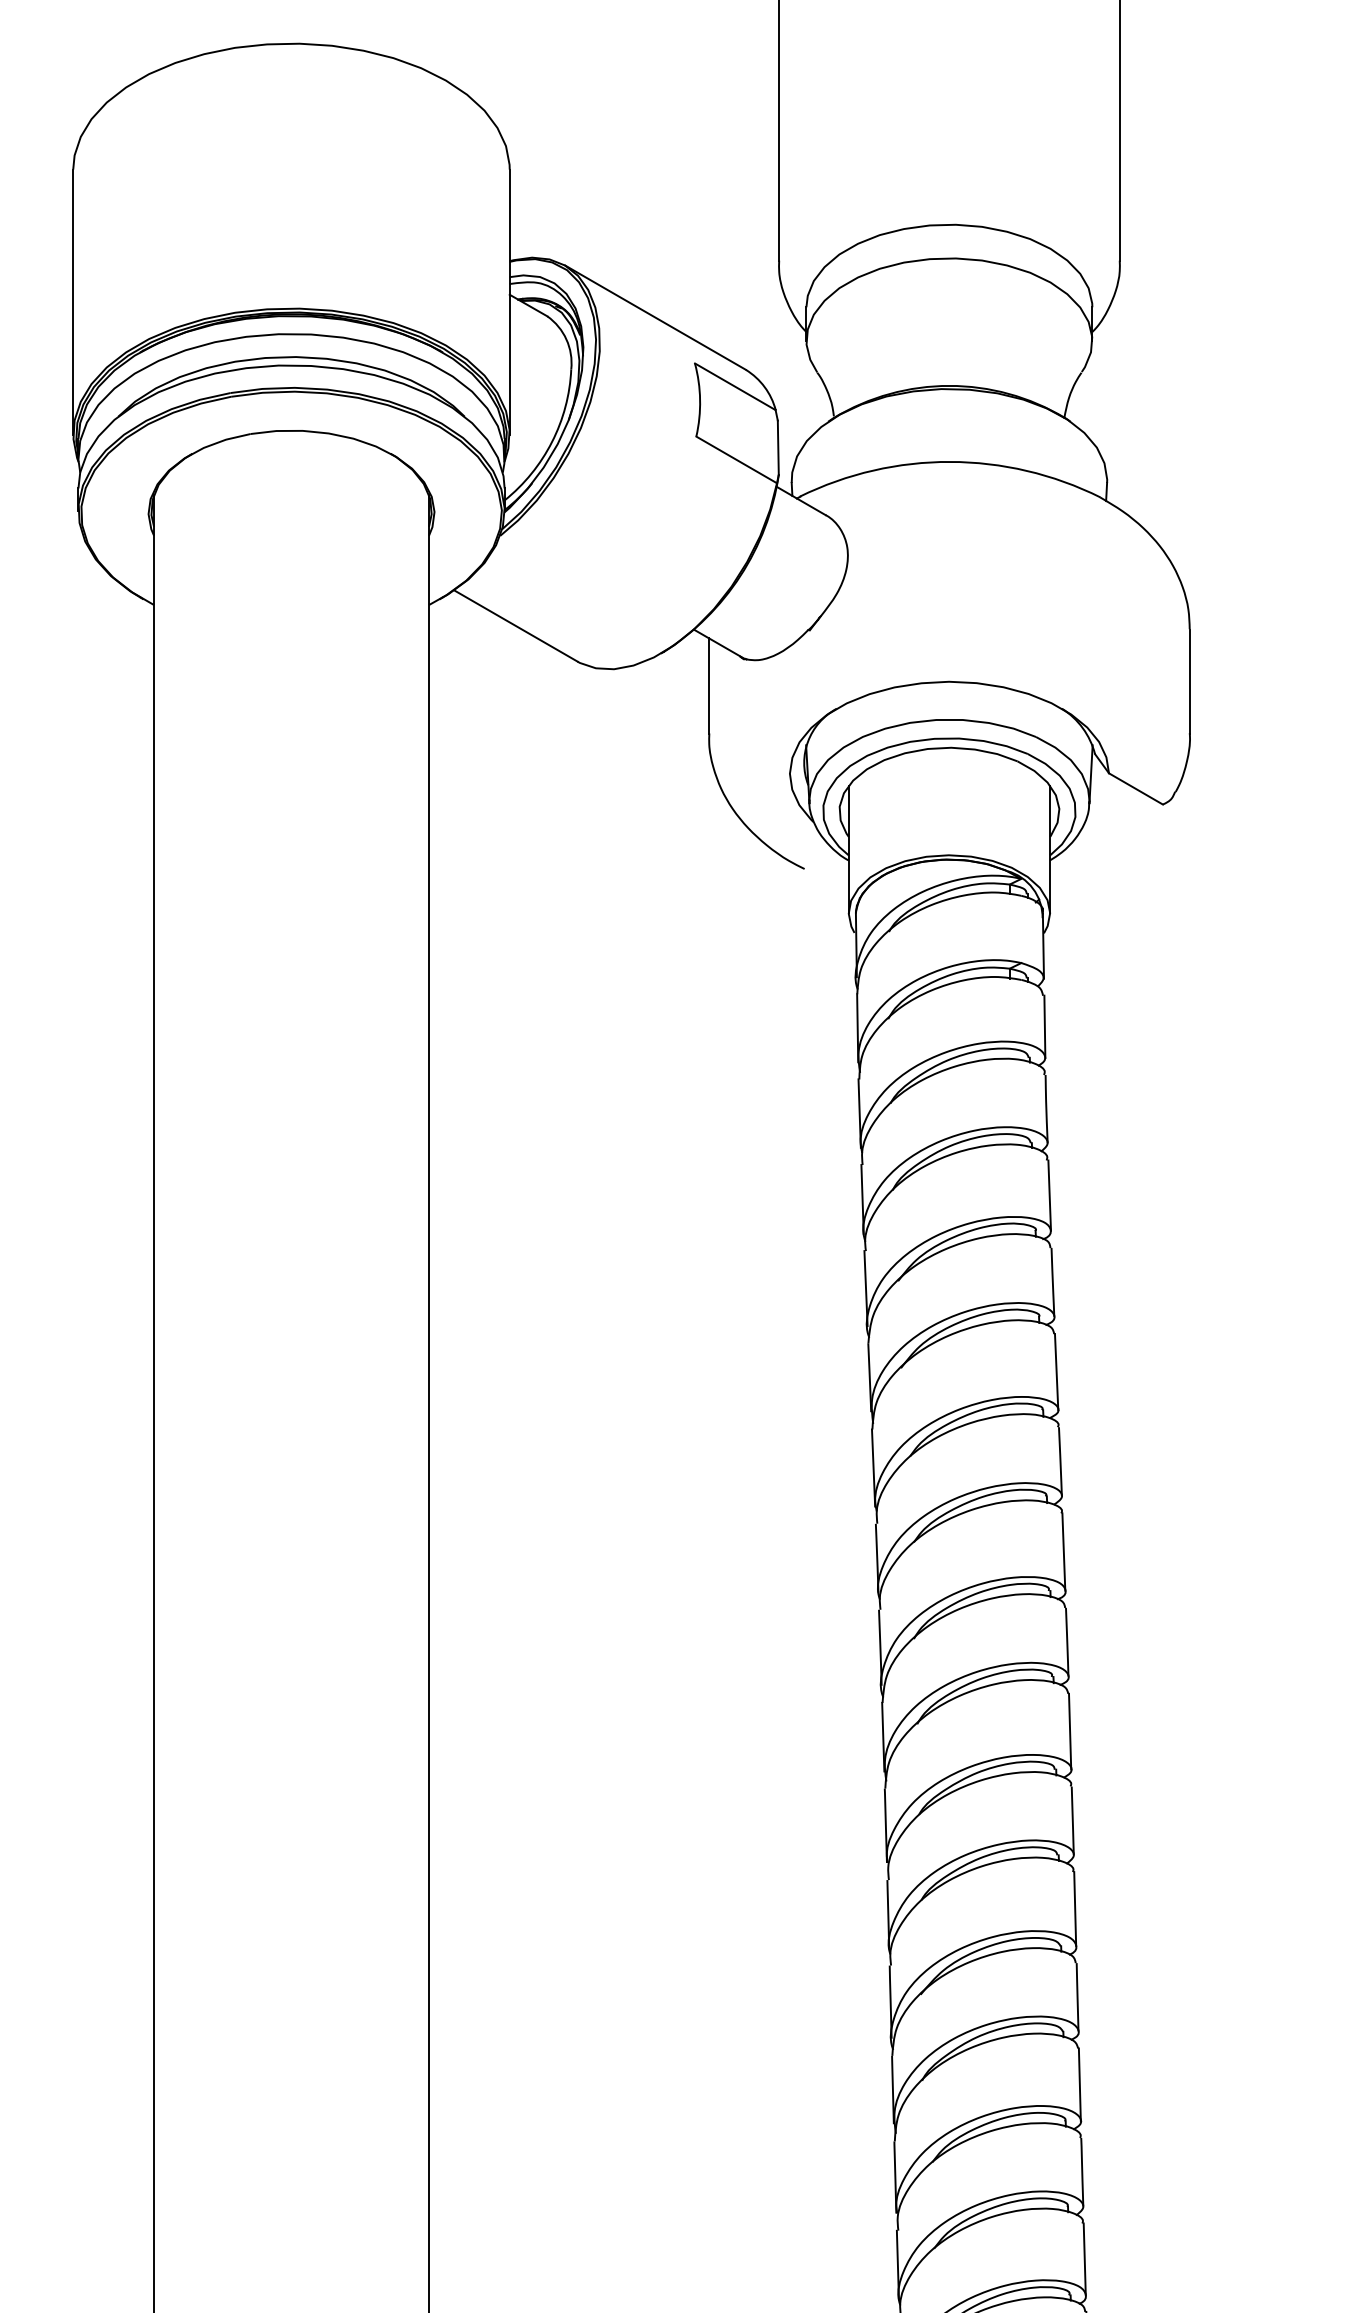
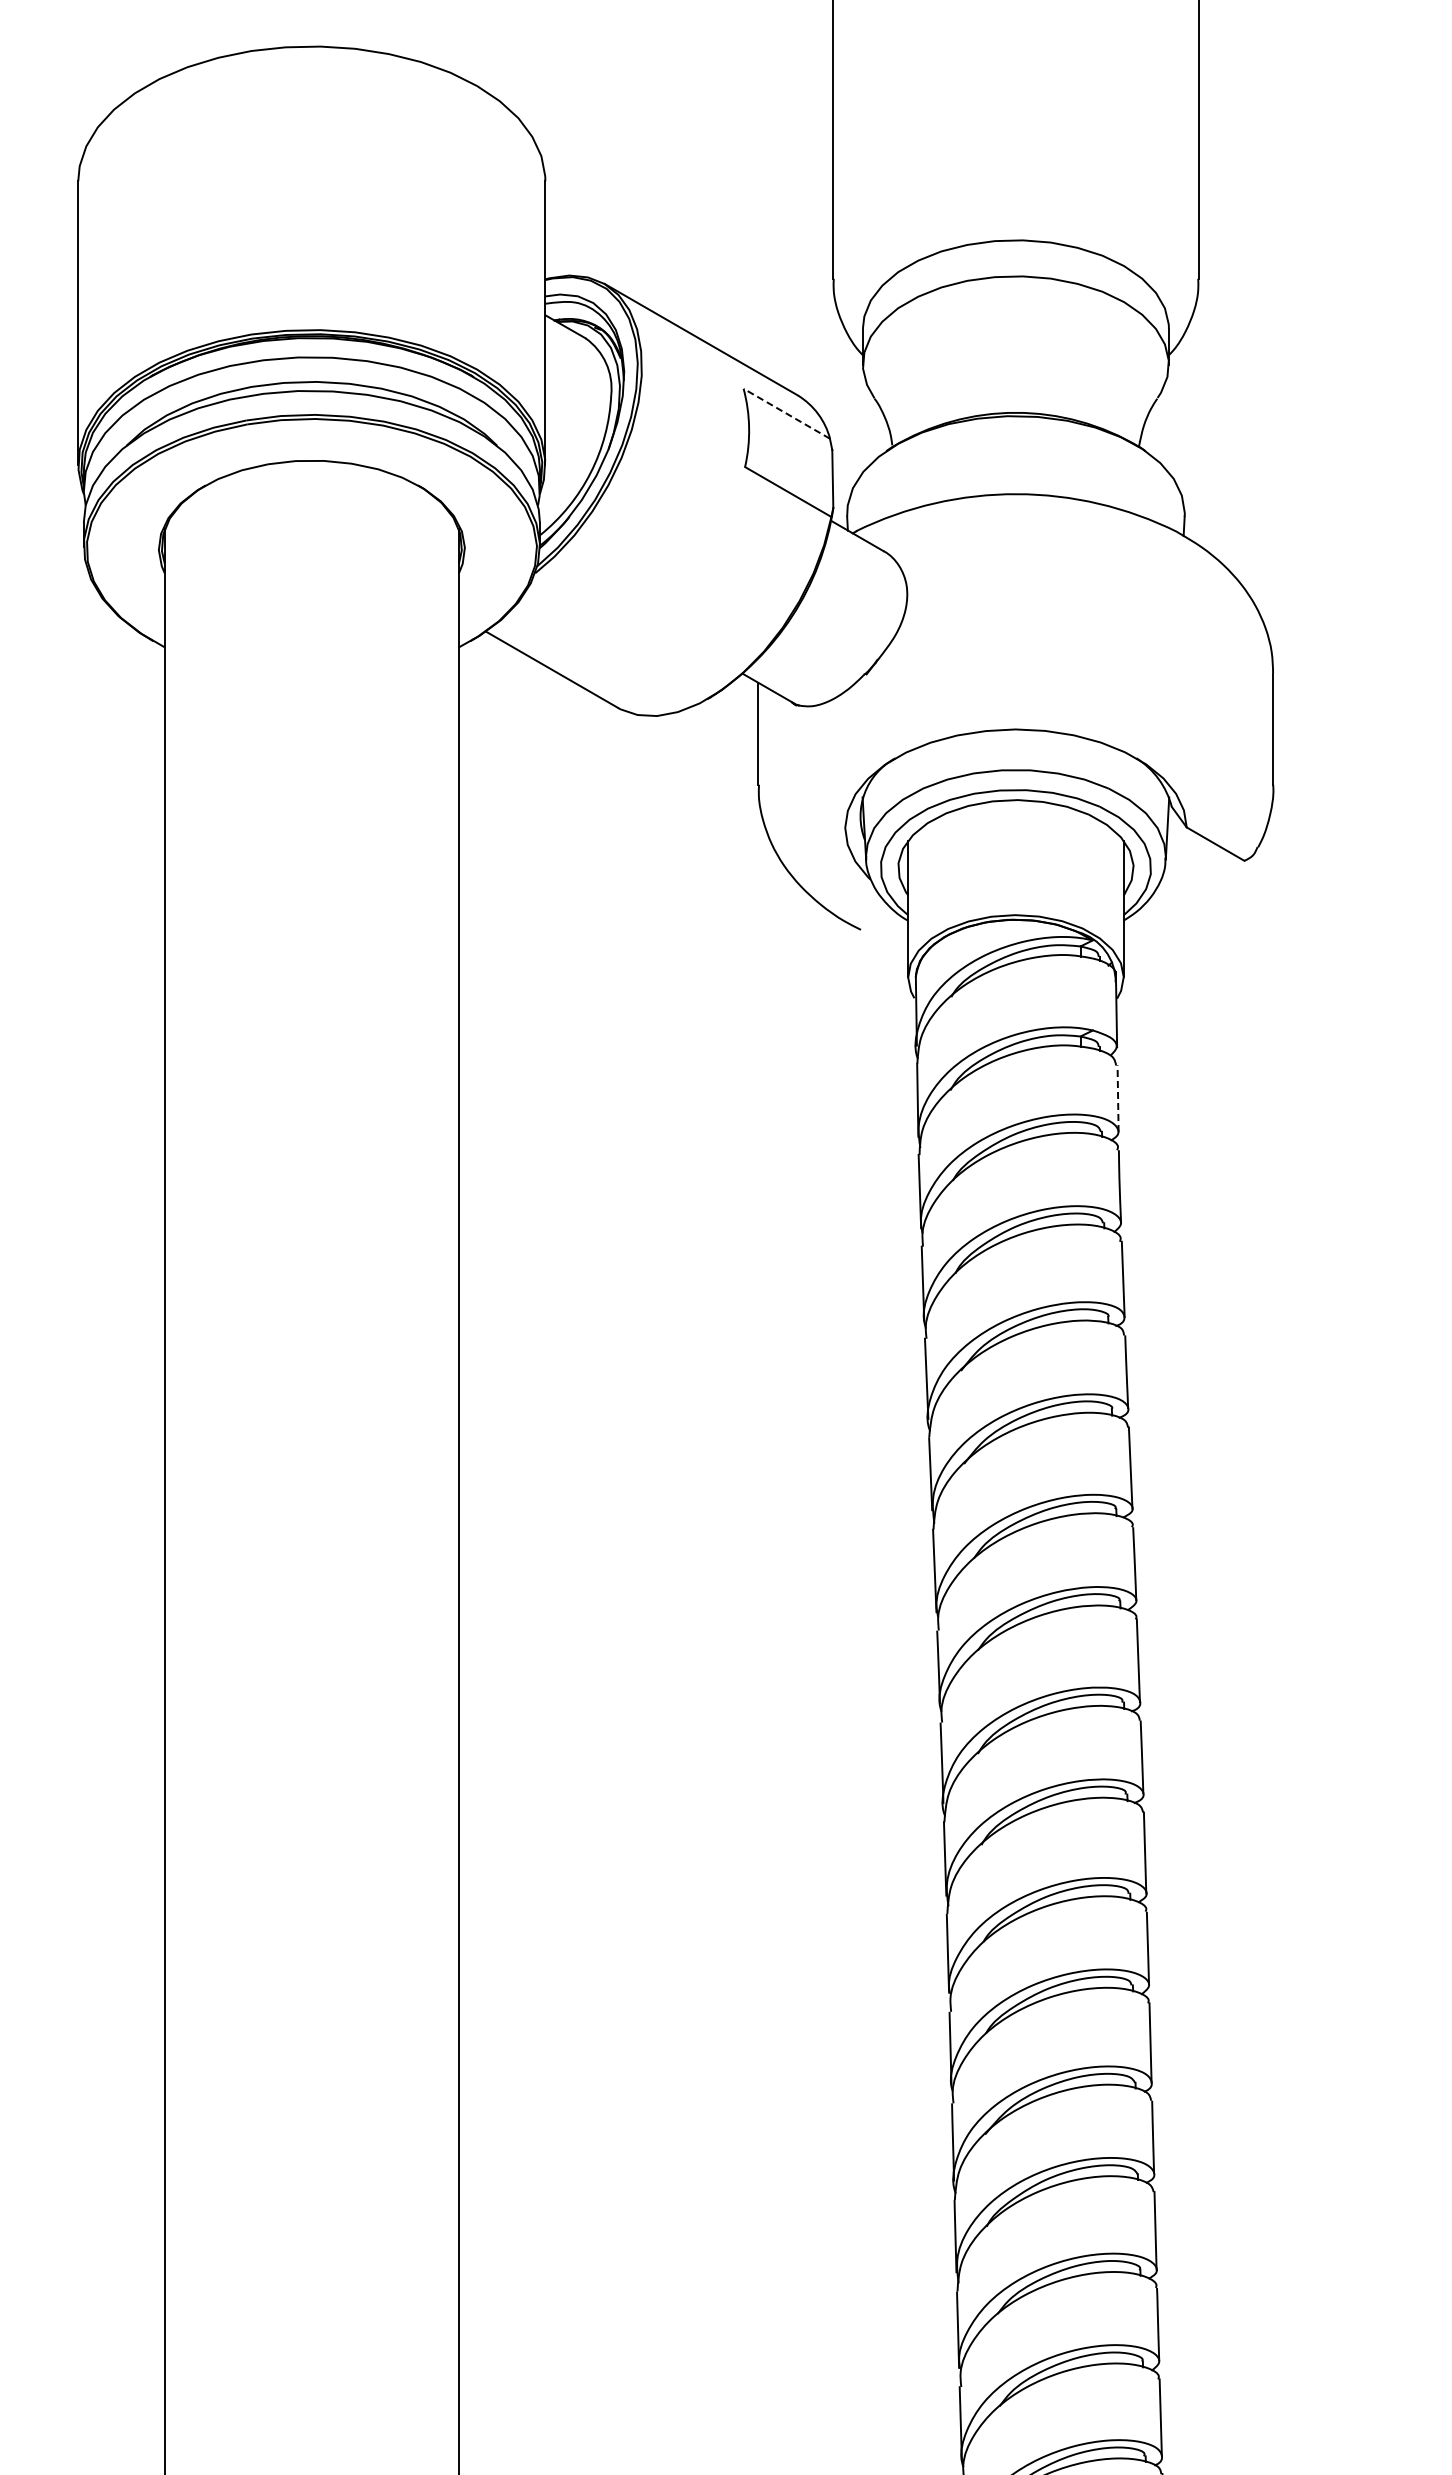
line: (735, 386) -> (786, 413), solid -> dashed
line: (1045, 1026) -> (1118, 1098), solid -> dashed

